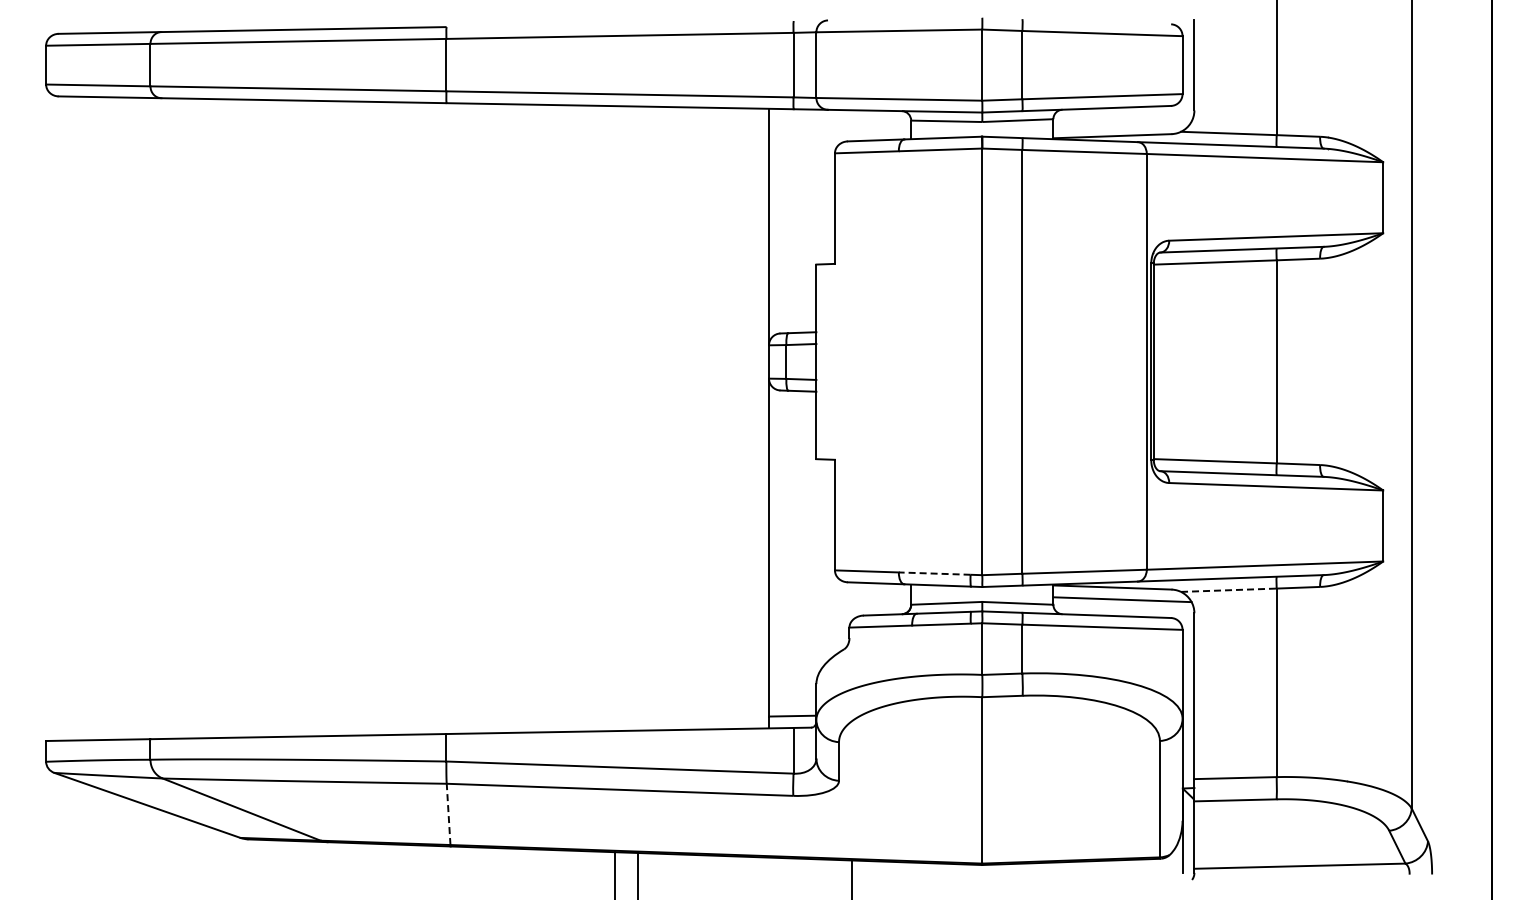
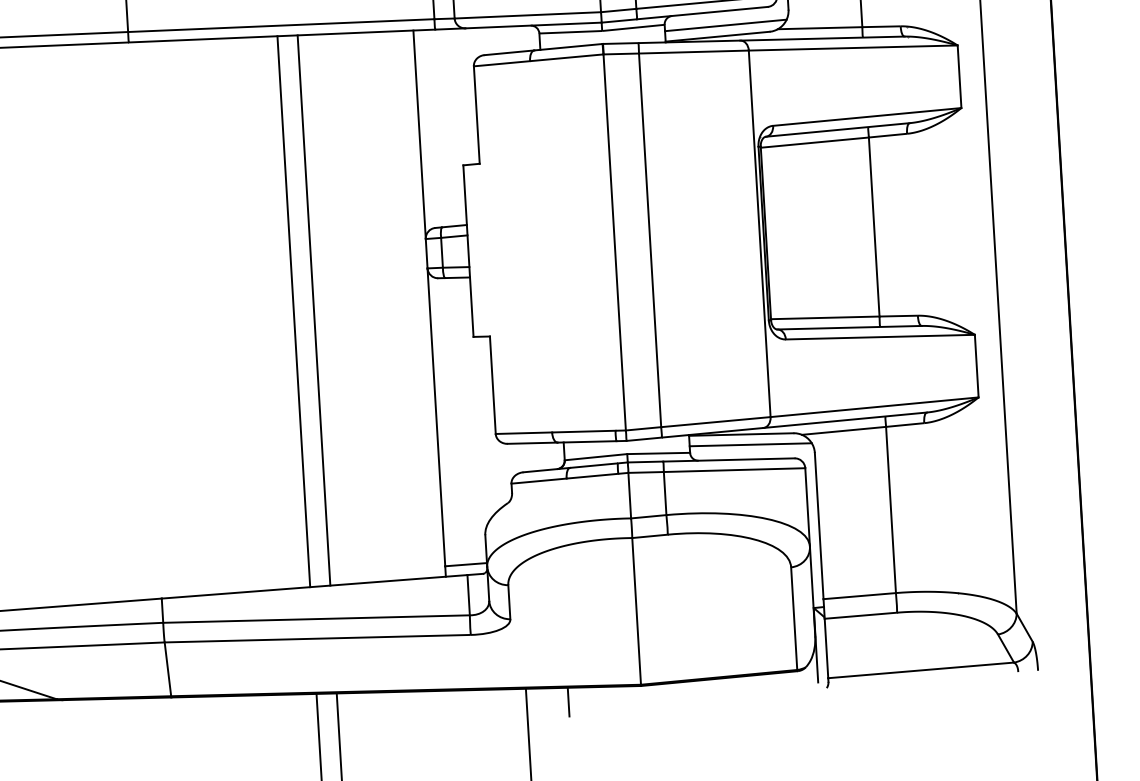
line: (1122, 123) -> (725, 24), added
line: (614, 418) -> (293, 311), added
line: (637, 418) -> (313, 310), added
line: (934, 573) -> (583, 431), dashed -> solid
line: (1228, 590) -> (843, 431), dashed -> solid
line: (448, 814) -> (167, 669), dashed -> solid
line: (899, 878) -> (568, 702), added

